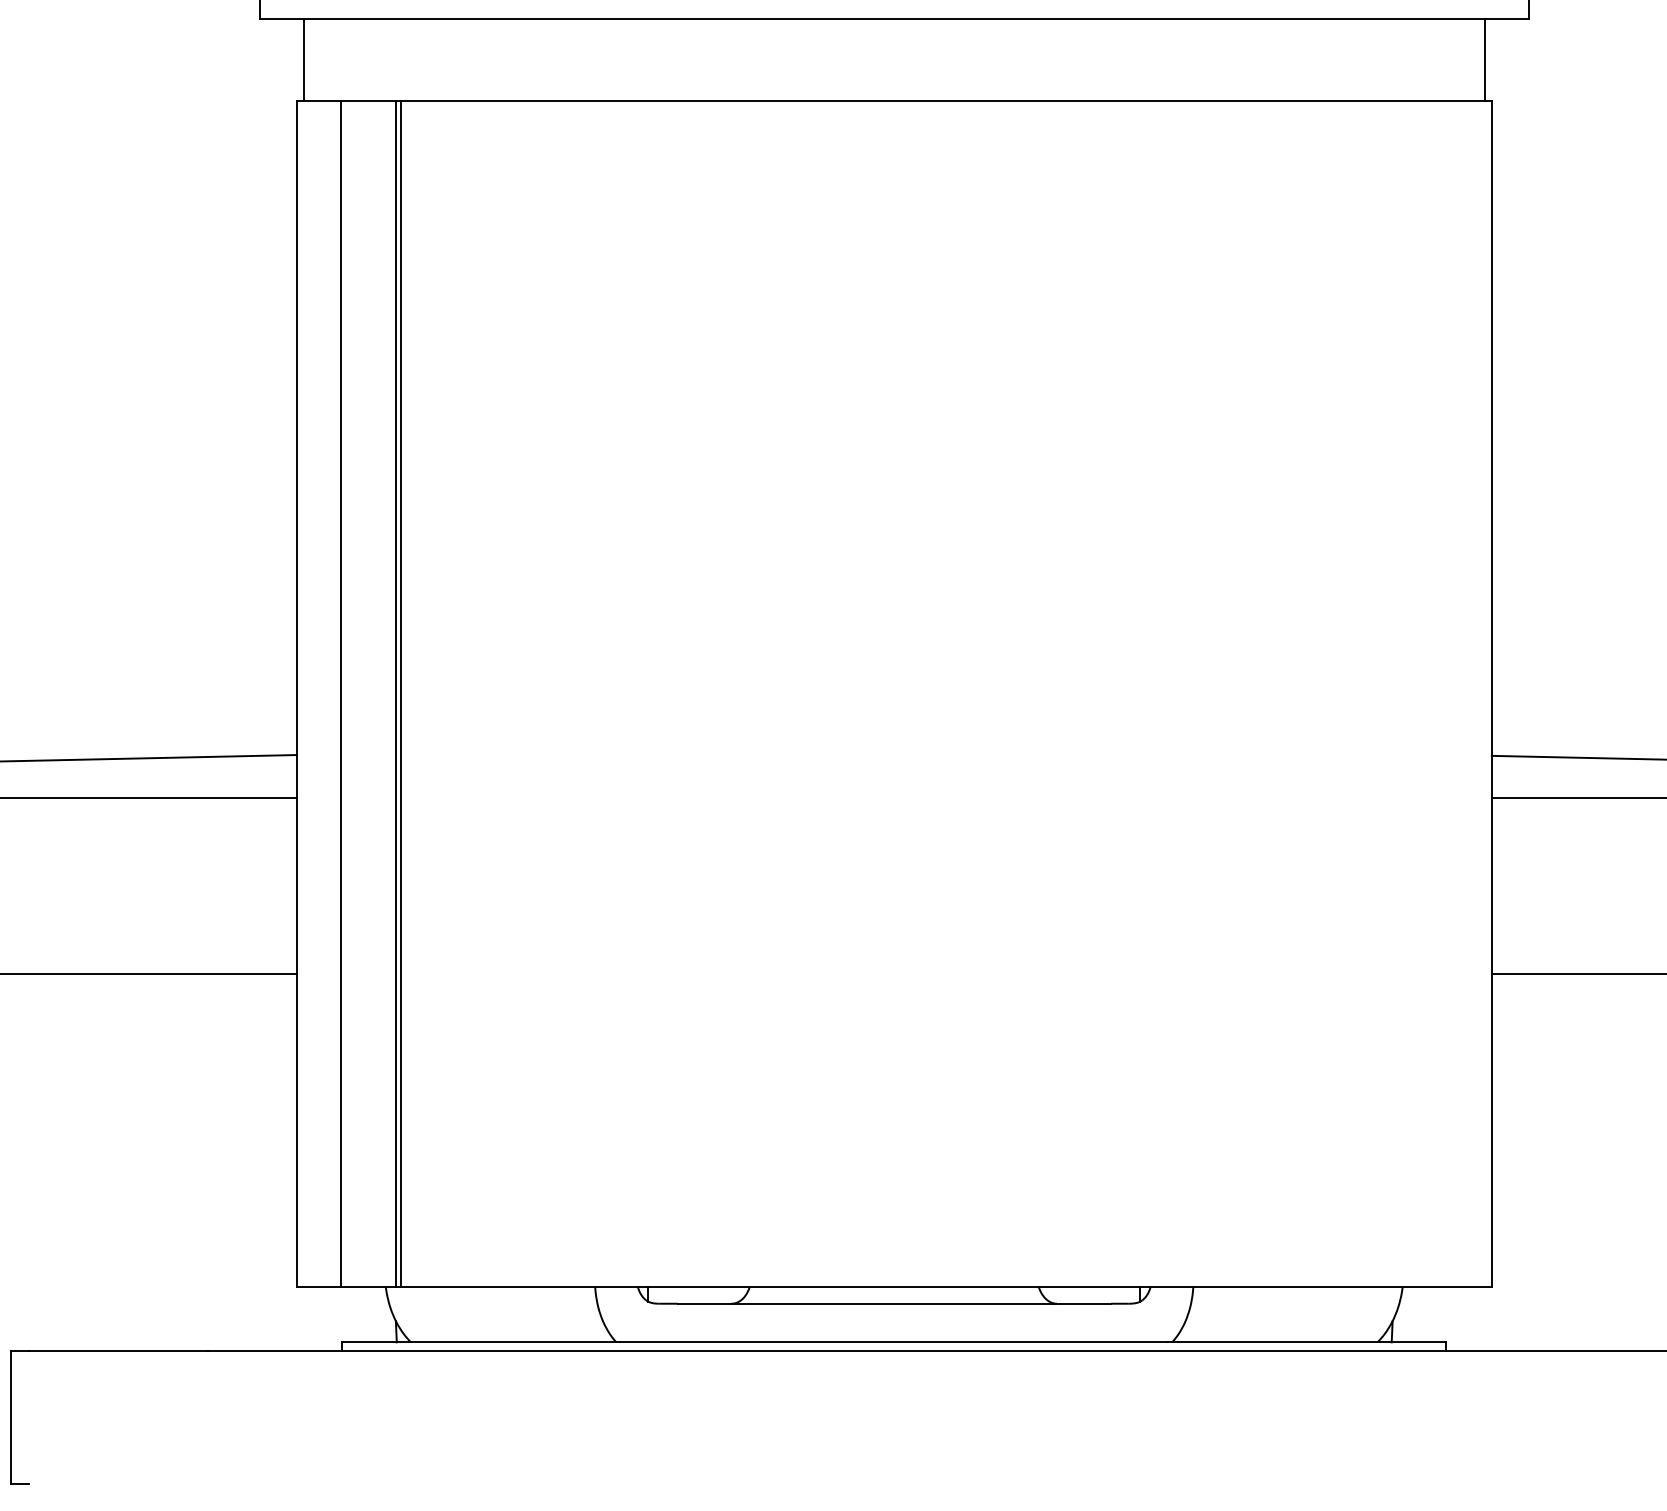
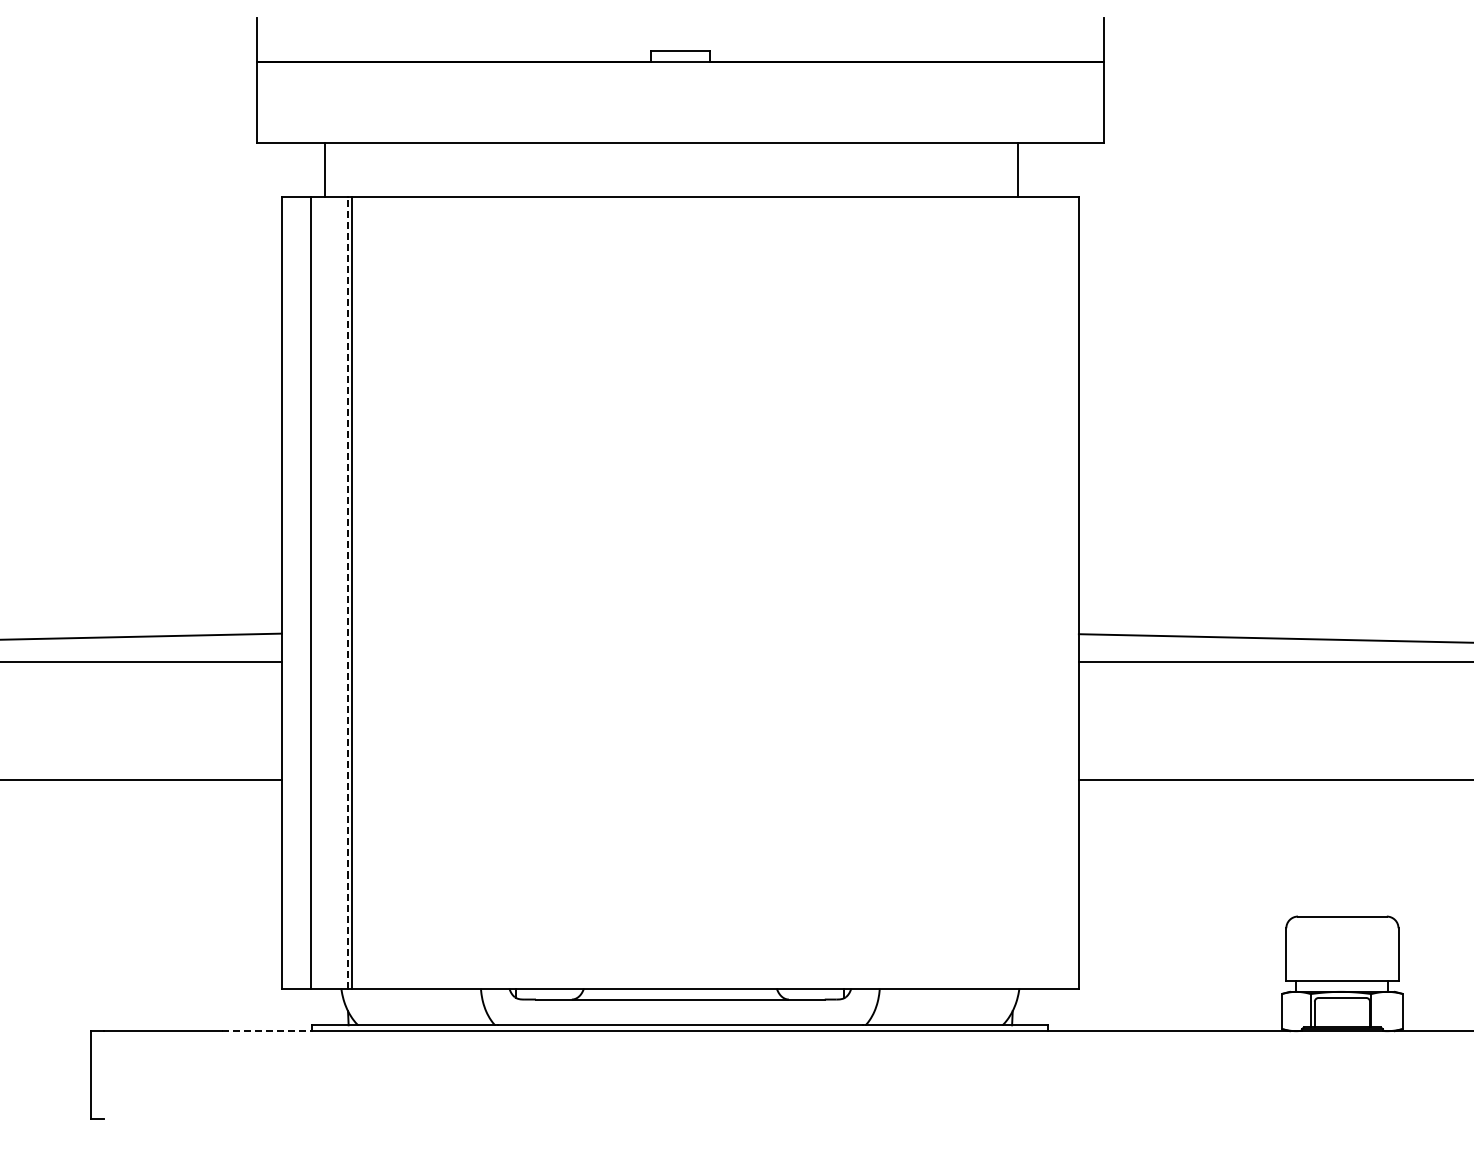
line: (303, 60) -> (324, 170), moved
line: (1485, 60) -> (1018, 170), moved
line: (395, 693) -> (347, 592), solid -> dashed
line: (275, 1351) -> (267, 1031), solid -> dashed

